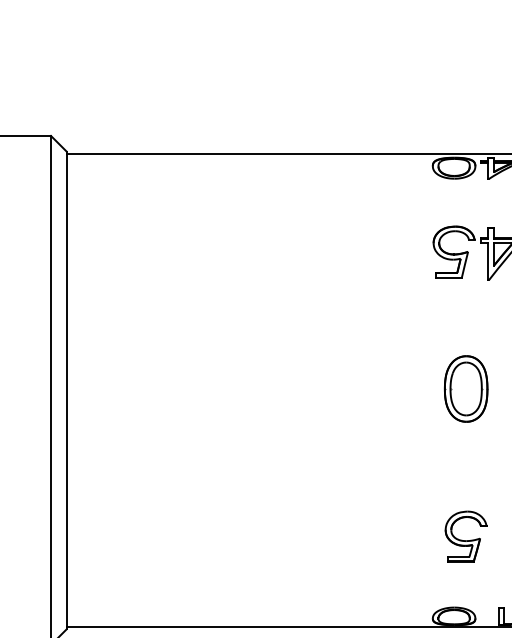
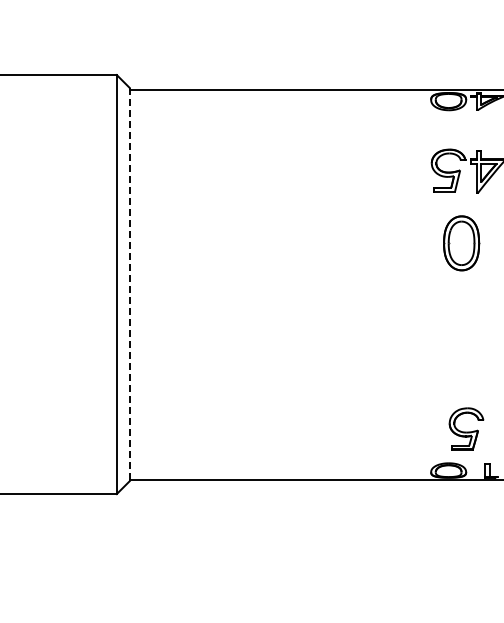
part: (466, 389) -> (461, 243), moved
line: (66, 390) -> (129, 284), solid -> dashed
part: (466, 536) -> (466, 428), moved

